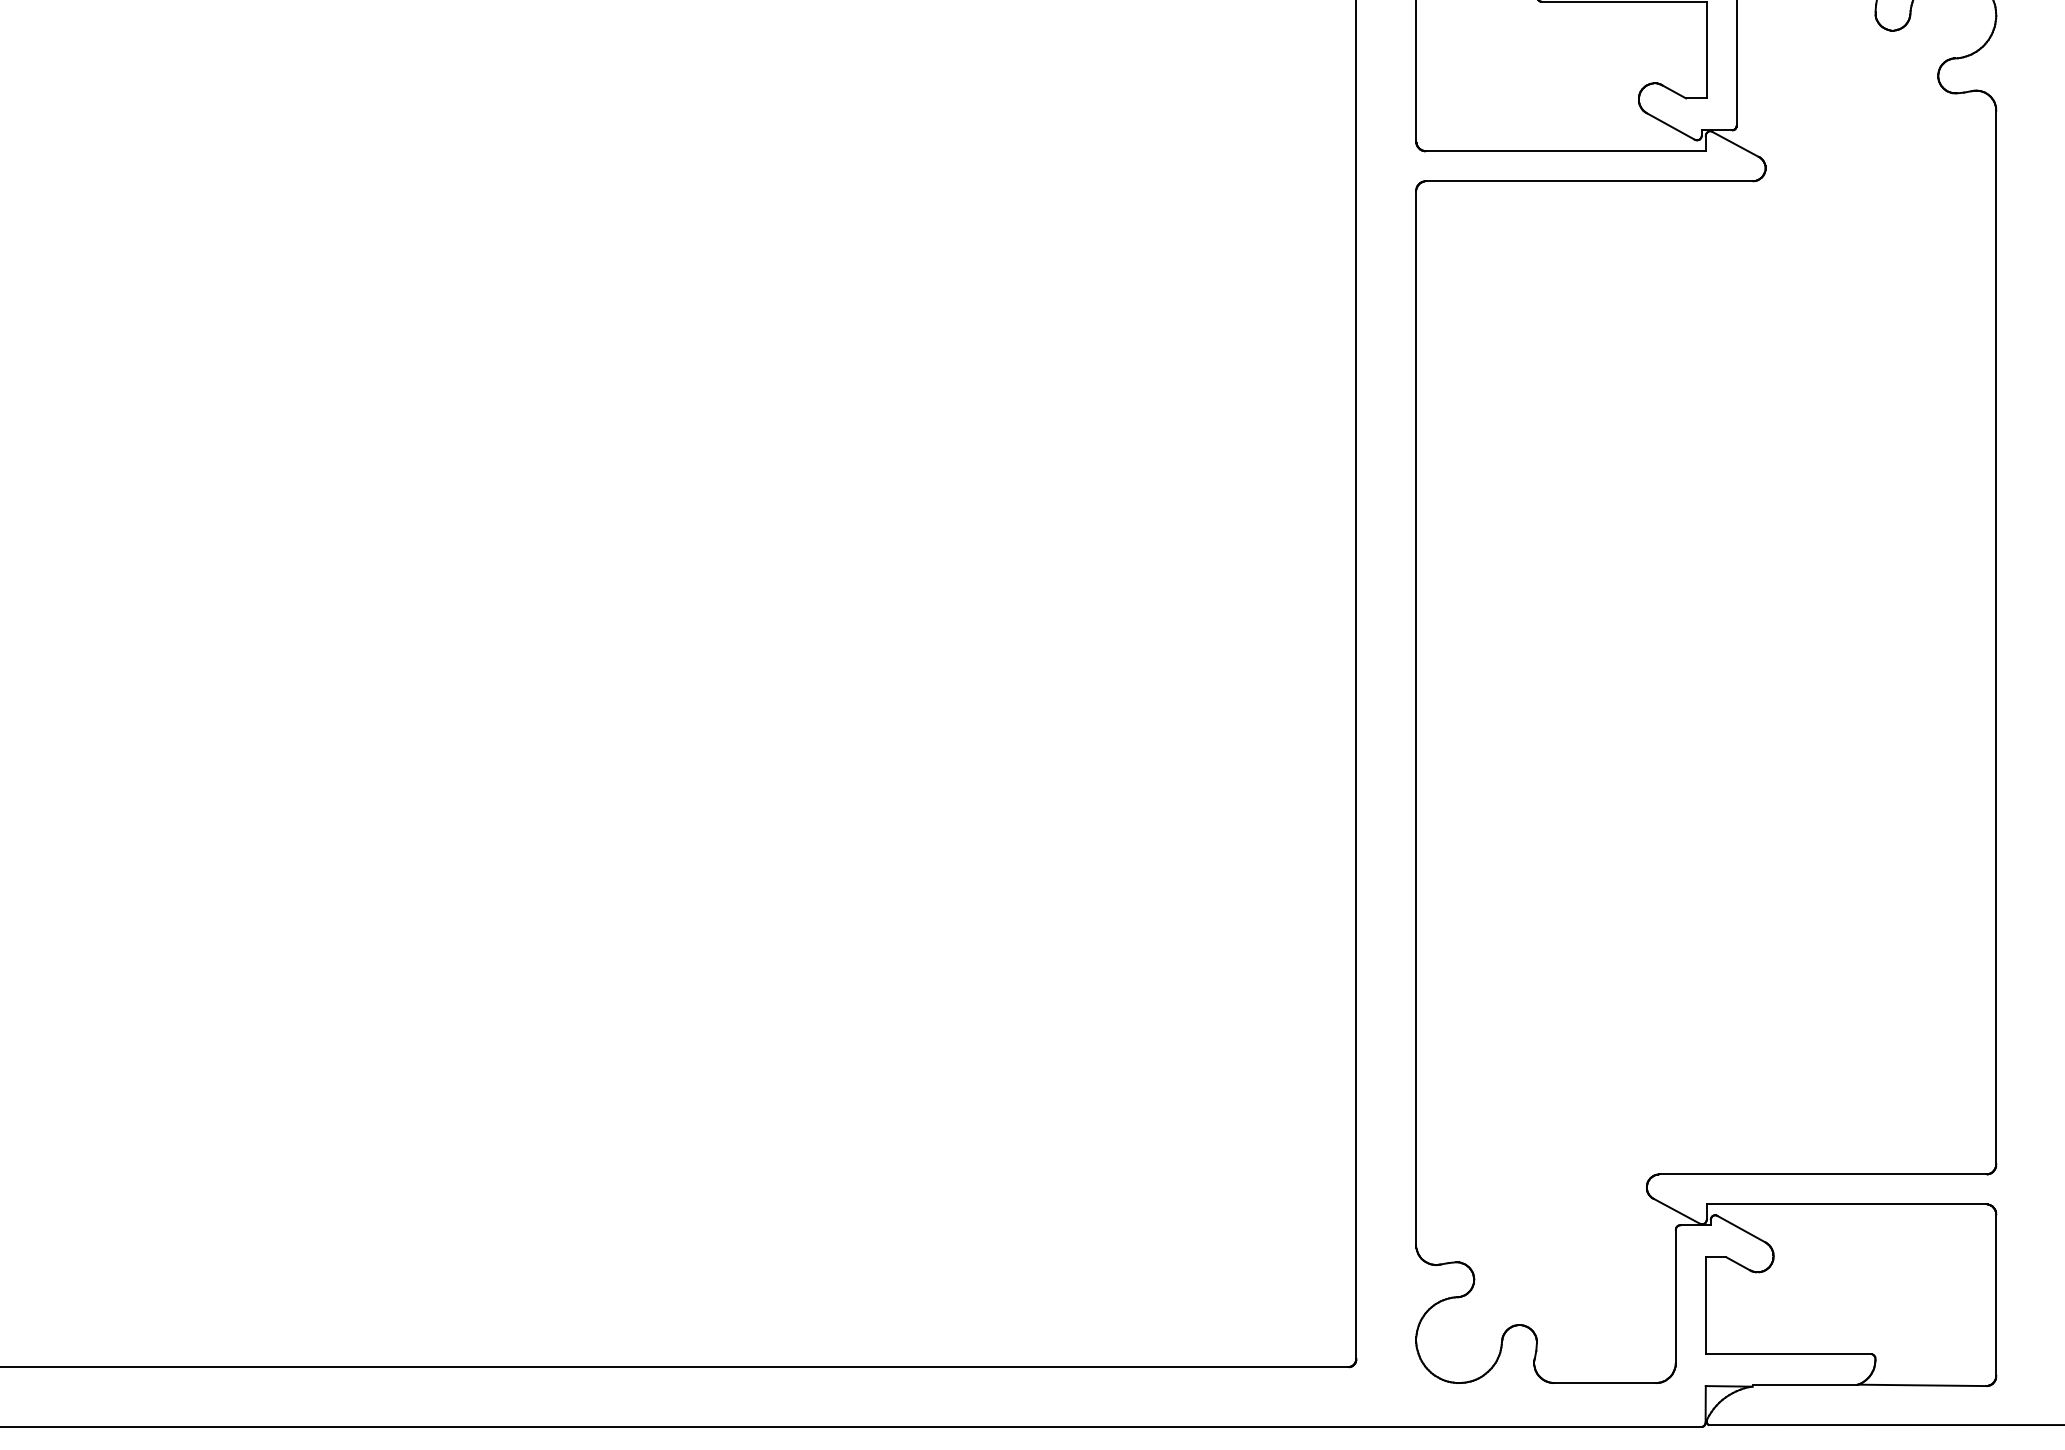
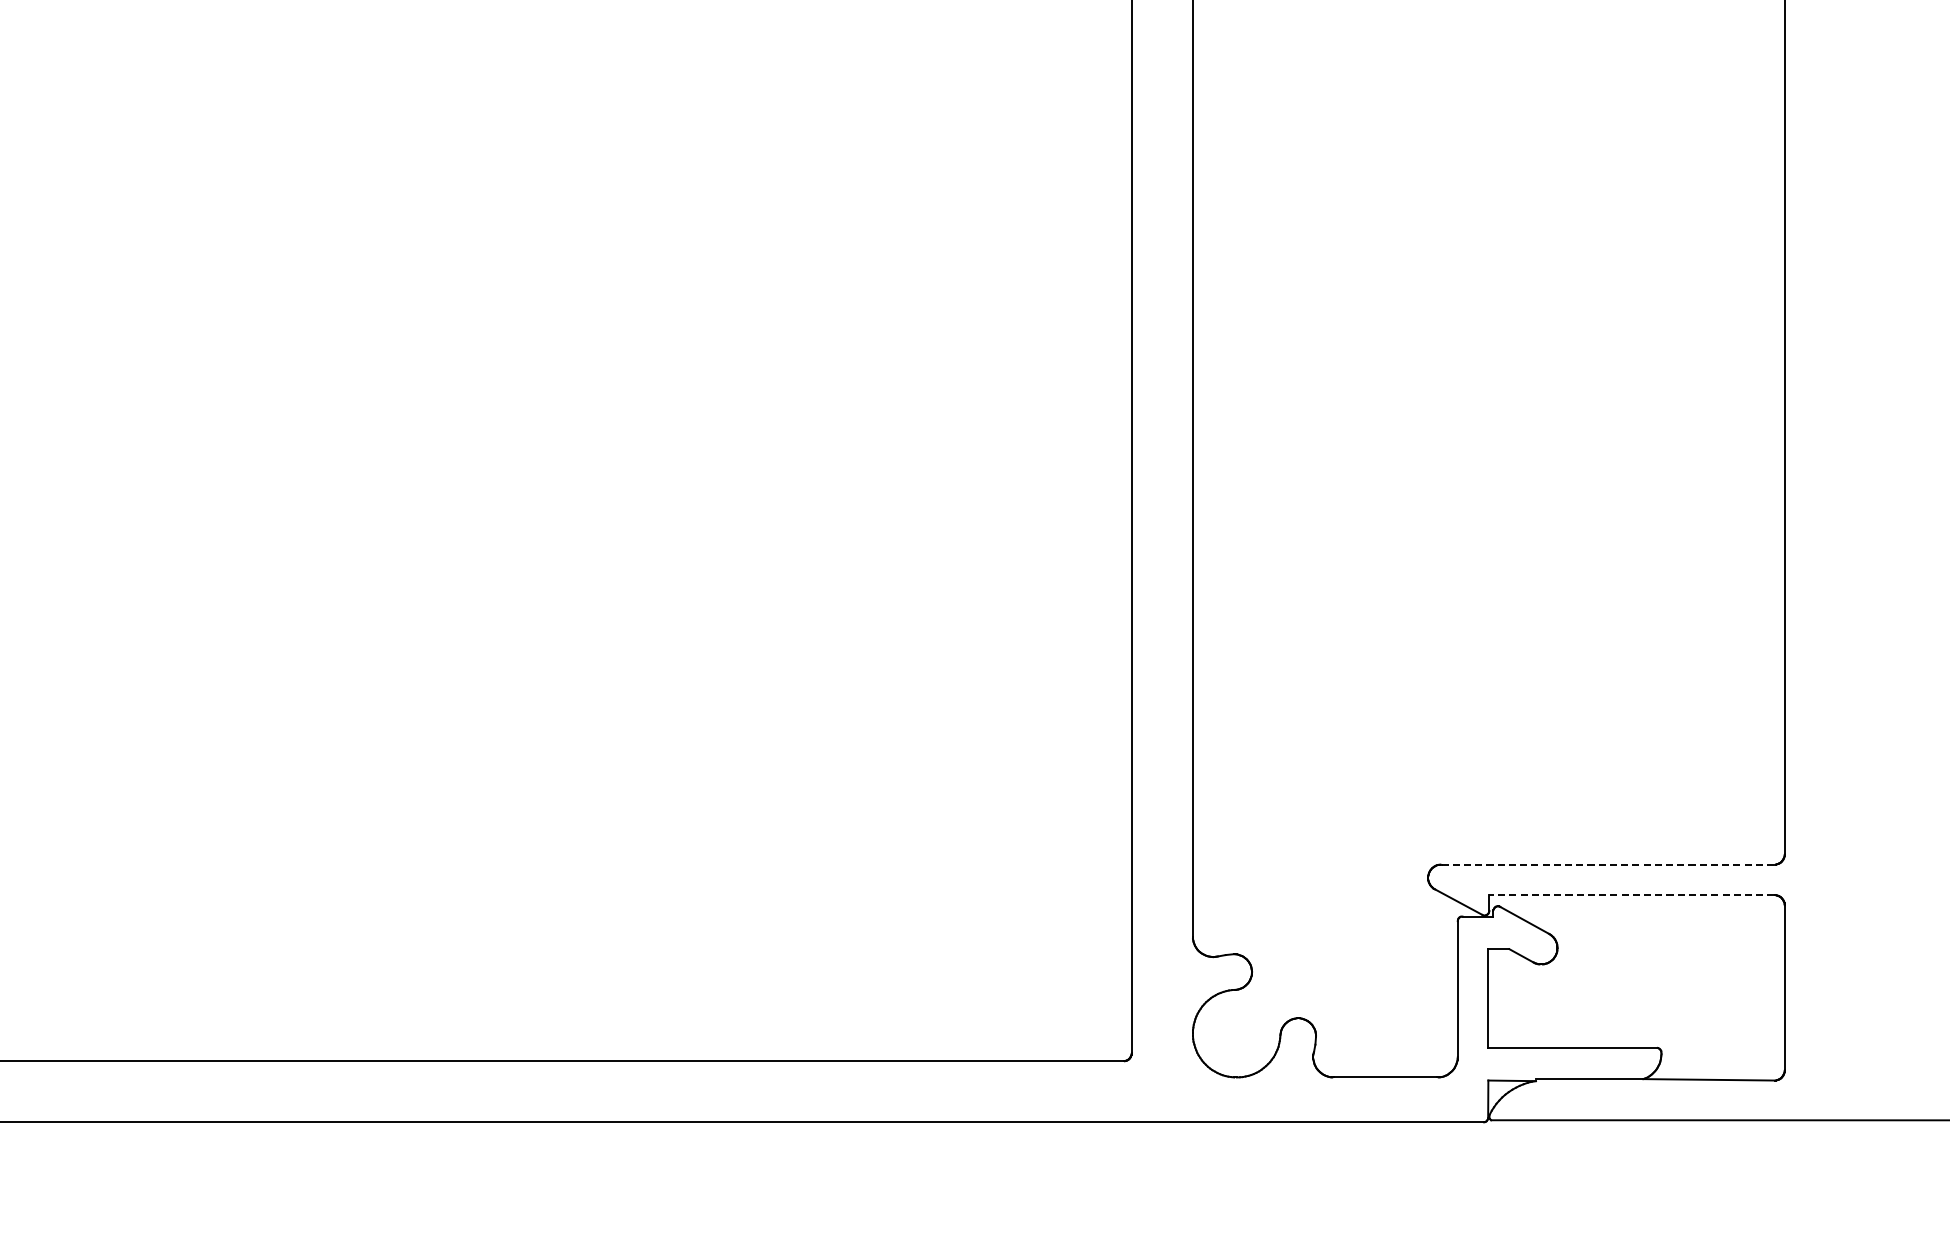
line: (1823, 1174) -> (1608, 864), solid -> dashed
line: (1846, 1204) -> (1631, 895), solid -> dashed

